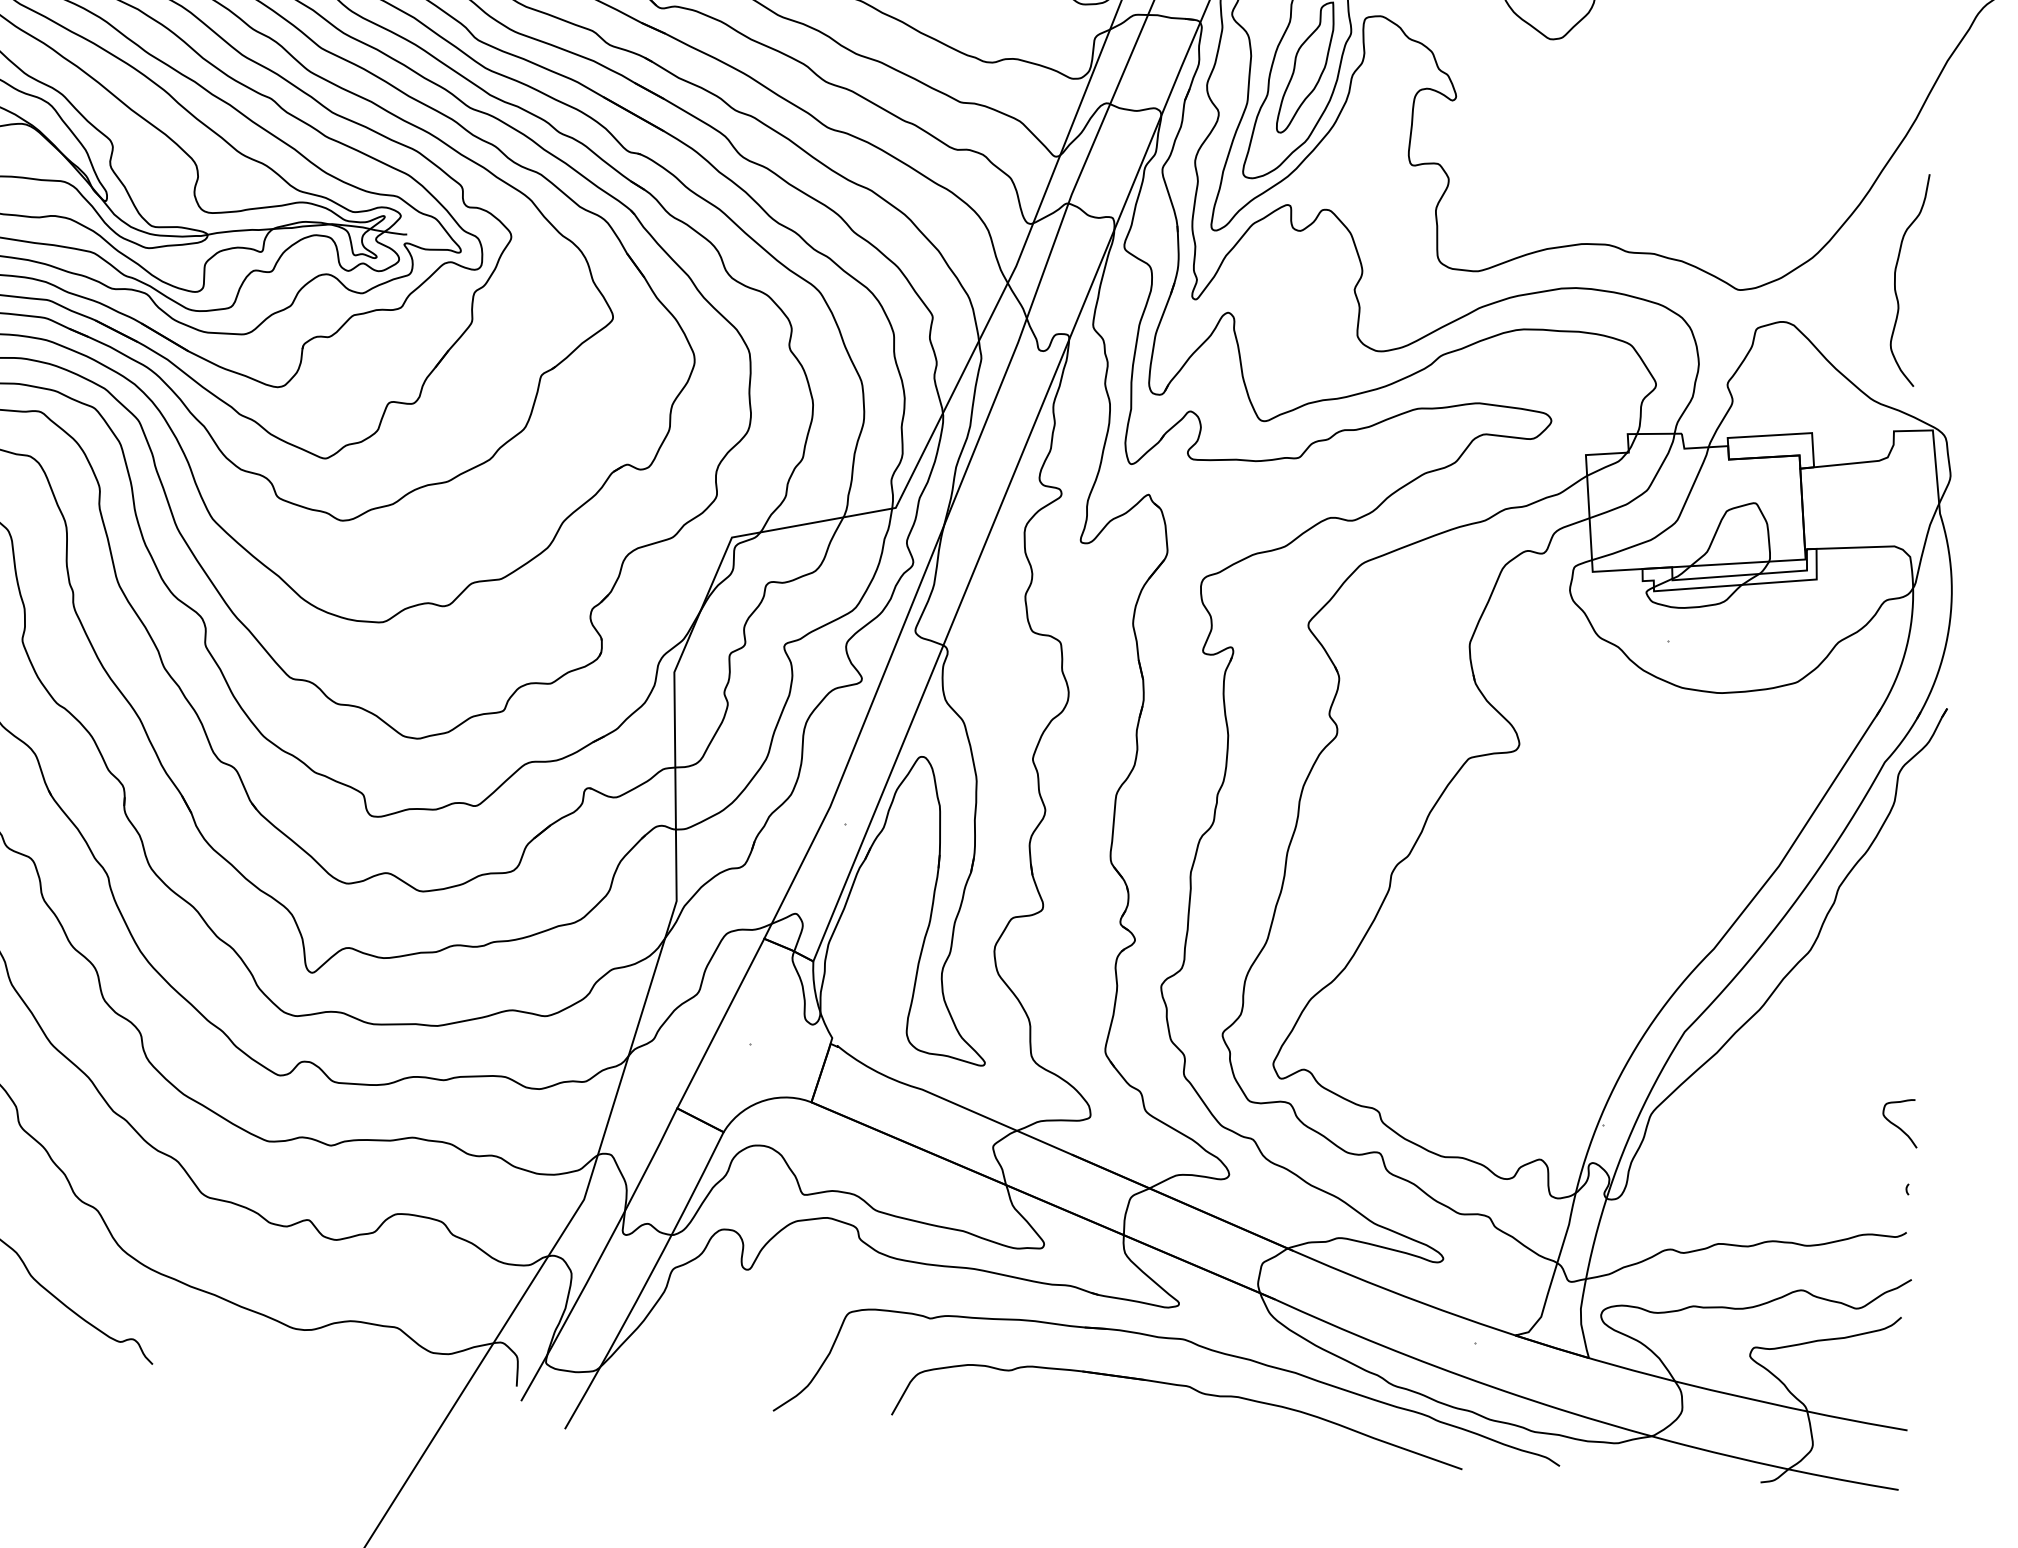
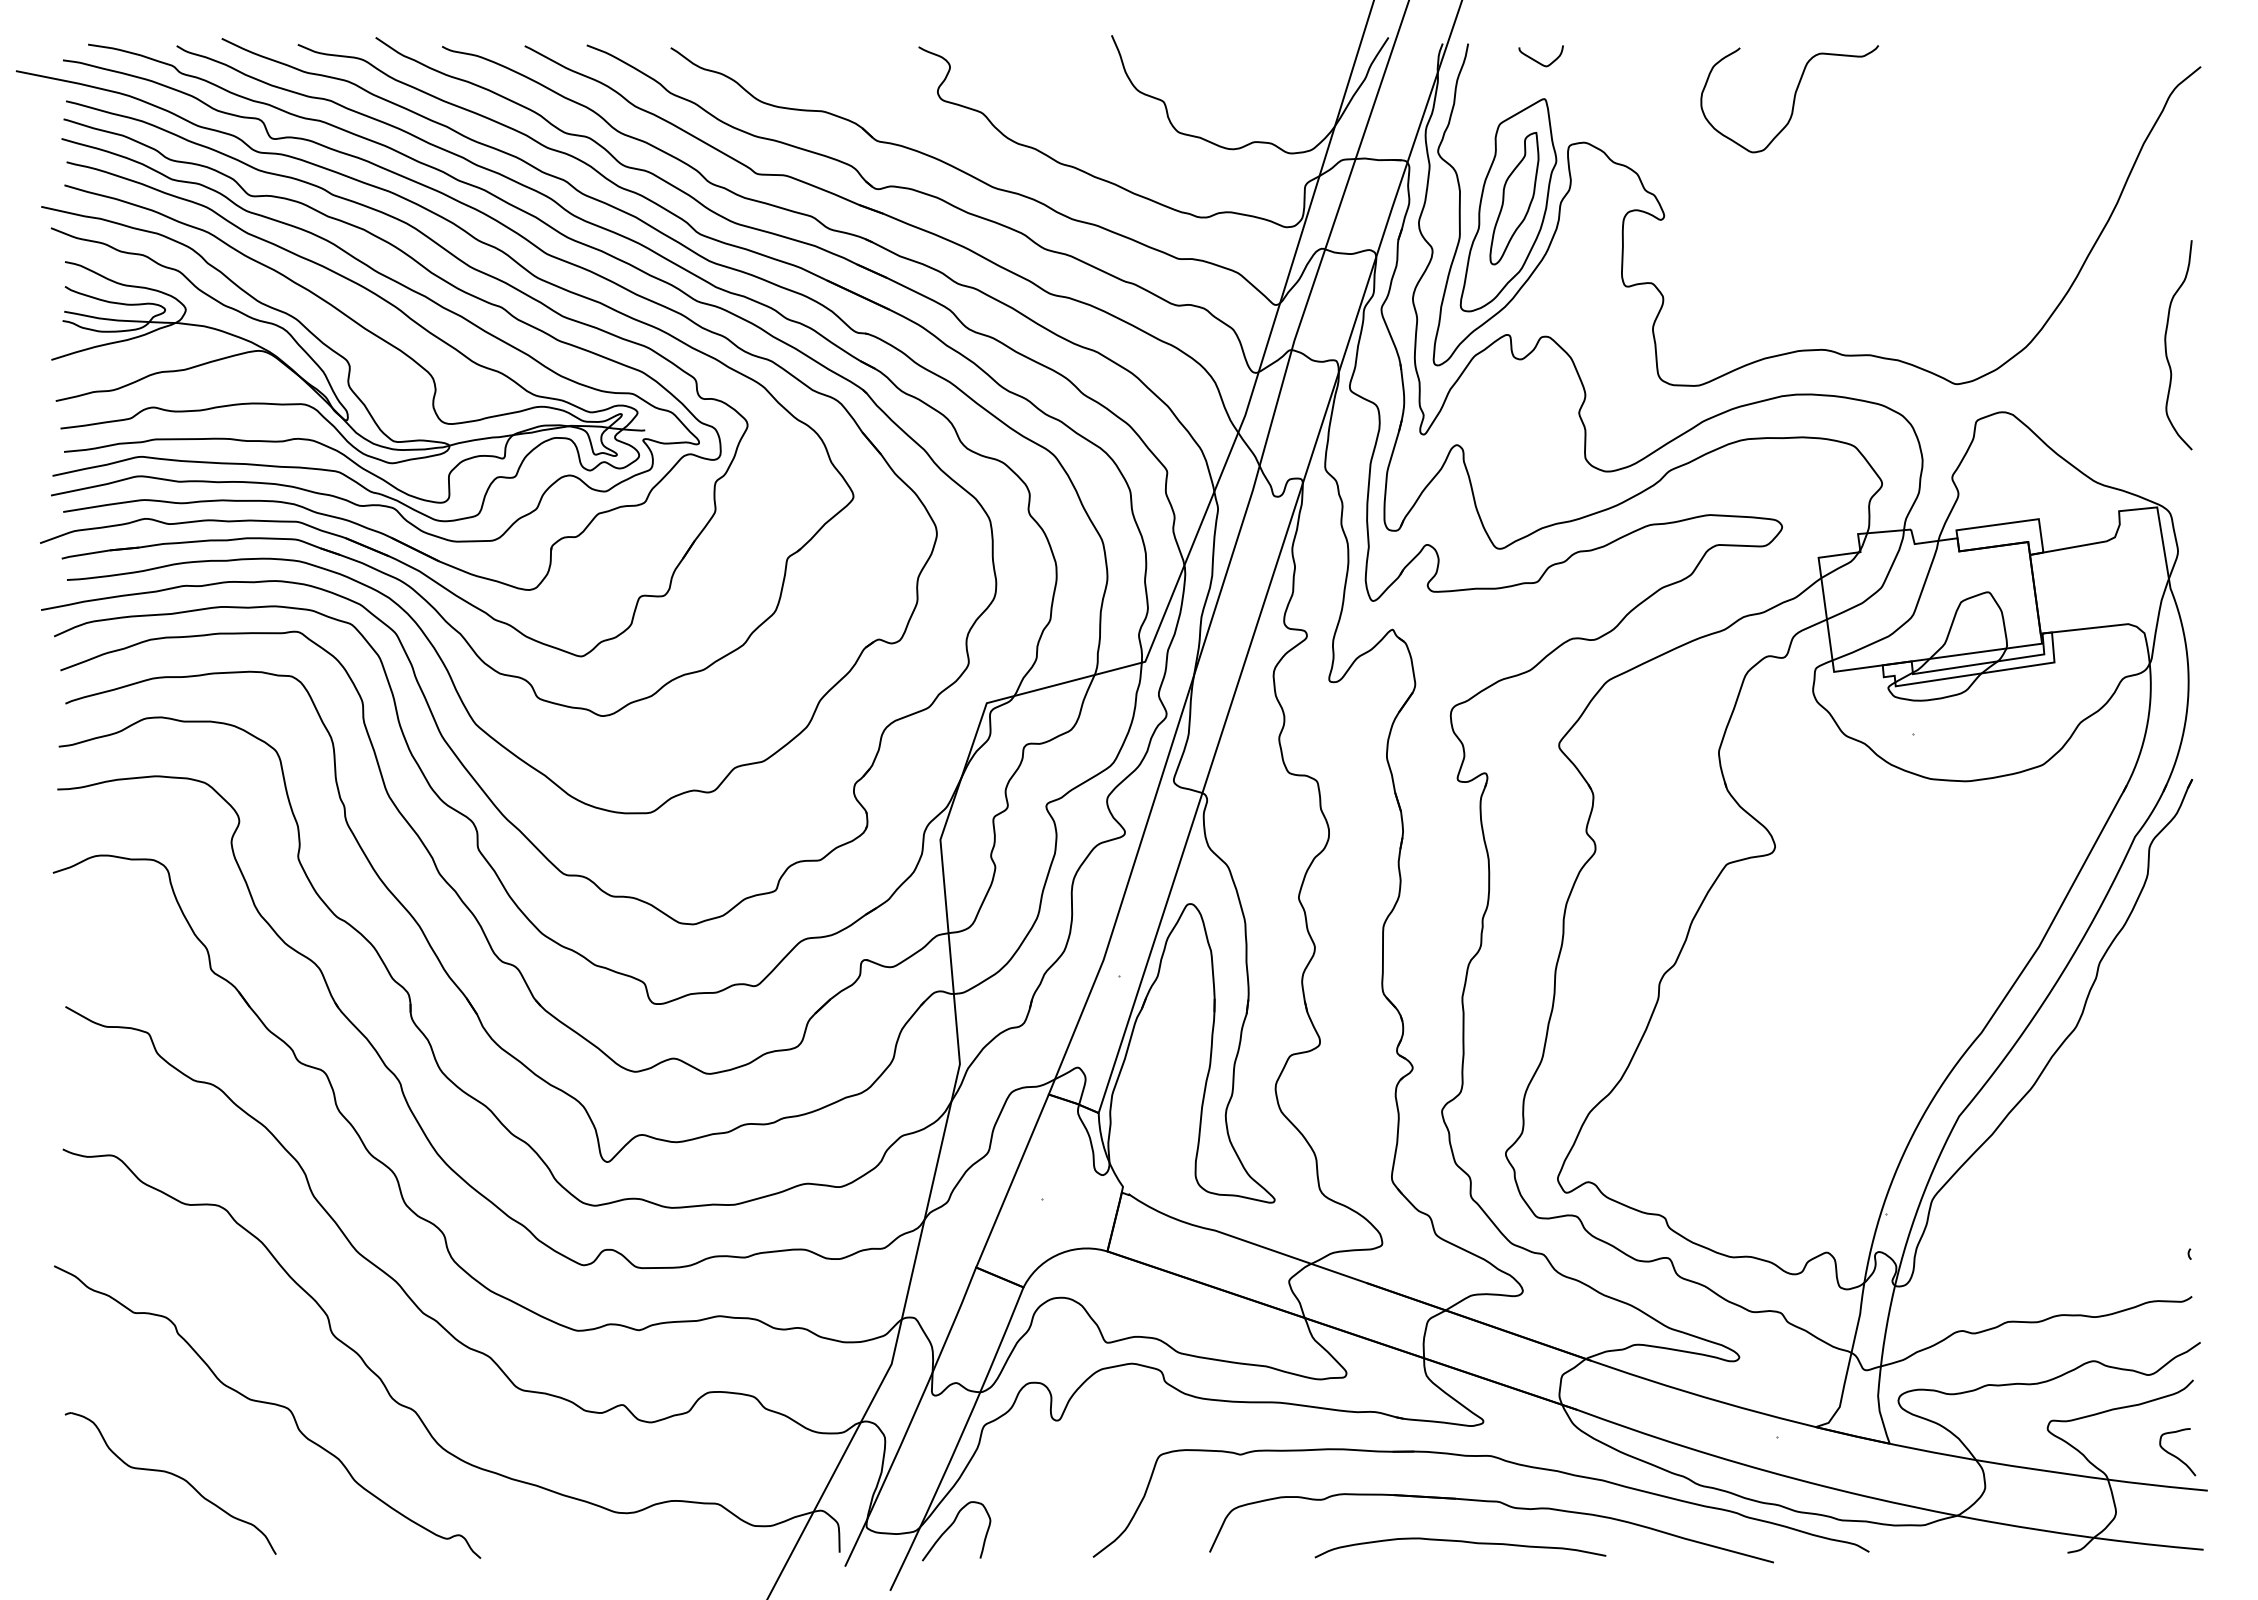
curve: (1895, 278) -> (2166, 345), moved
curve: (1898, 1125) -> (2175, 1455), moved
curve: (632, 1368) -> (951, 1526), added
curve: (1146, 1424) -> (1460, 1542), added

